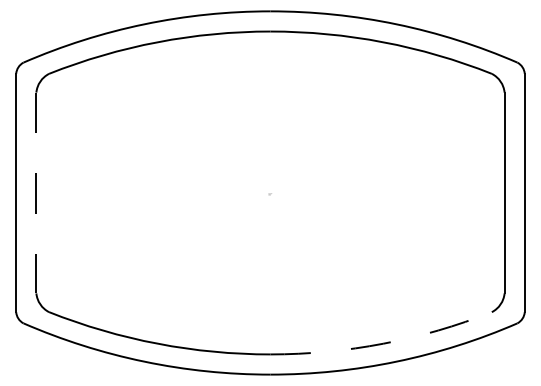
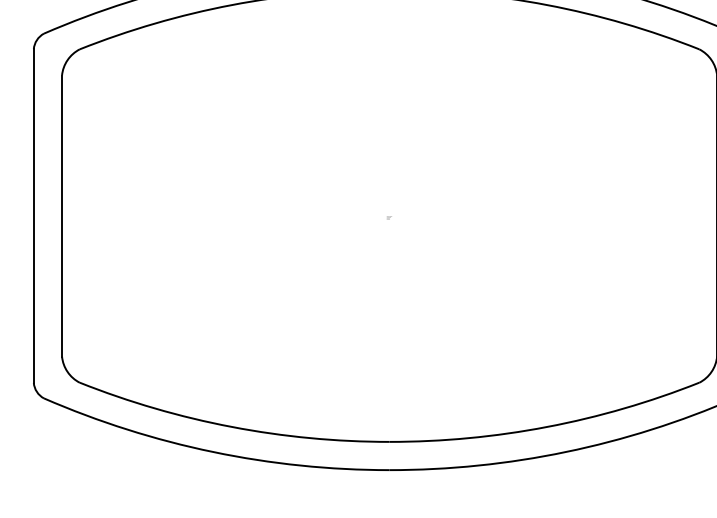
line: (36, 193) -> (62, 216), dashed -> solid
arc: (383, 343) -> (547, 426), dashed -> solid

